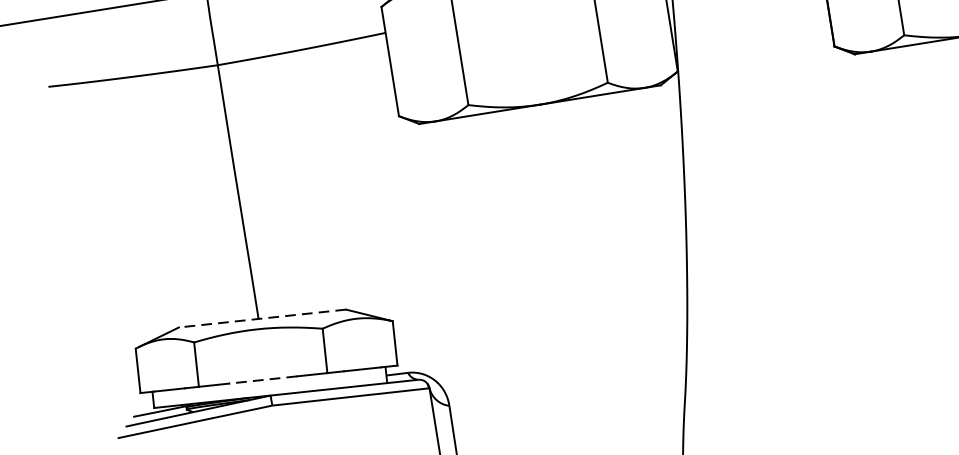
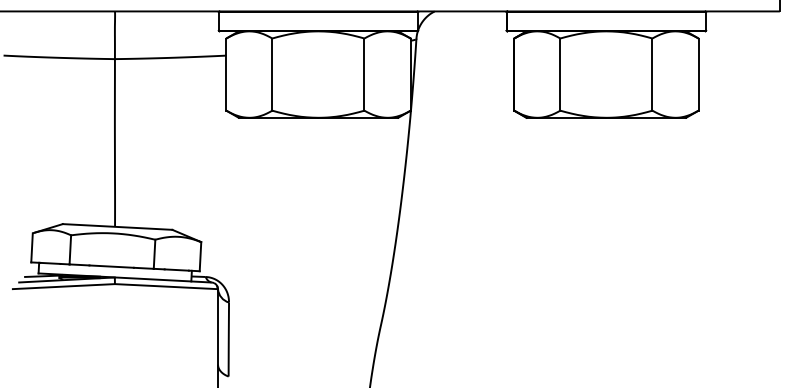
line: (262, 317) -> (117, 226), dashed -> solid
line: (262, 379) -> (111, 266), dashed -> solid

